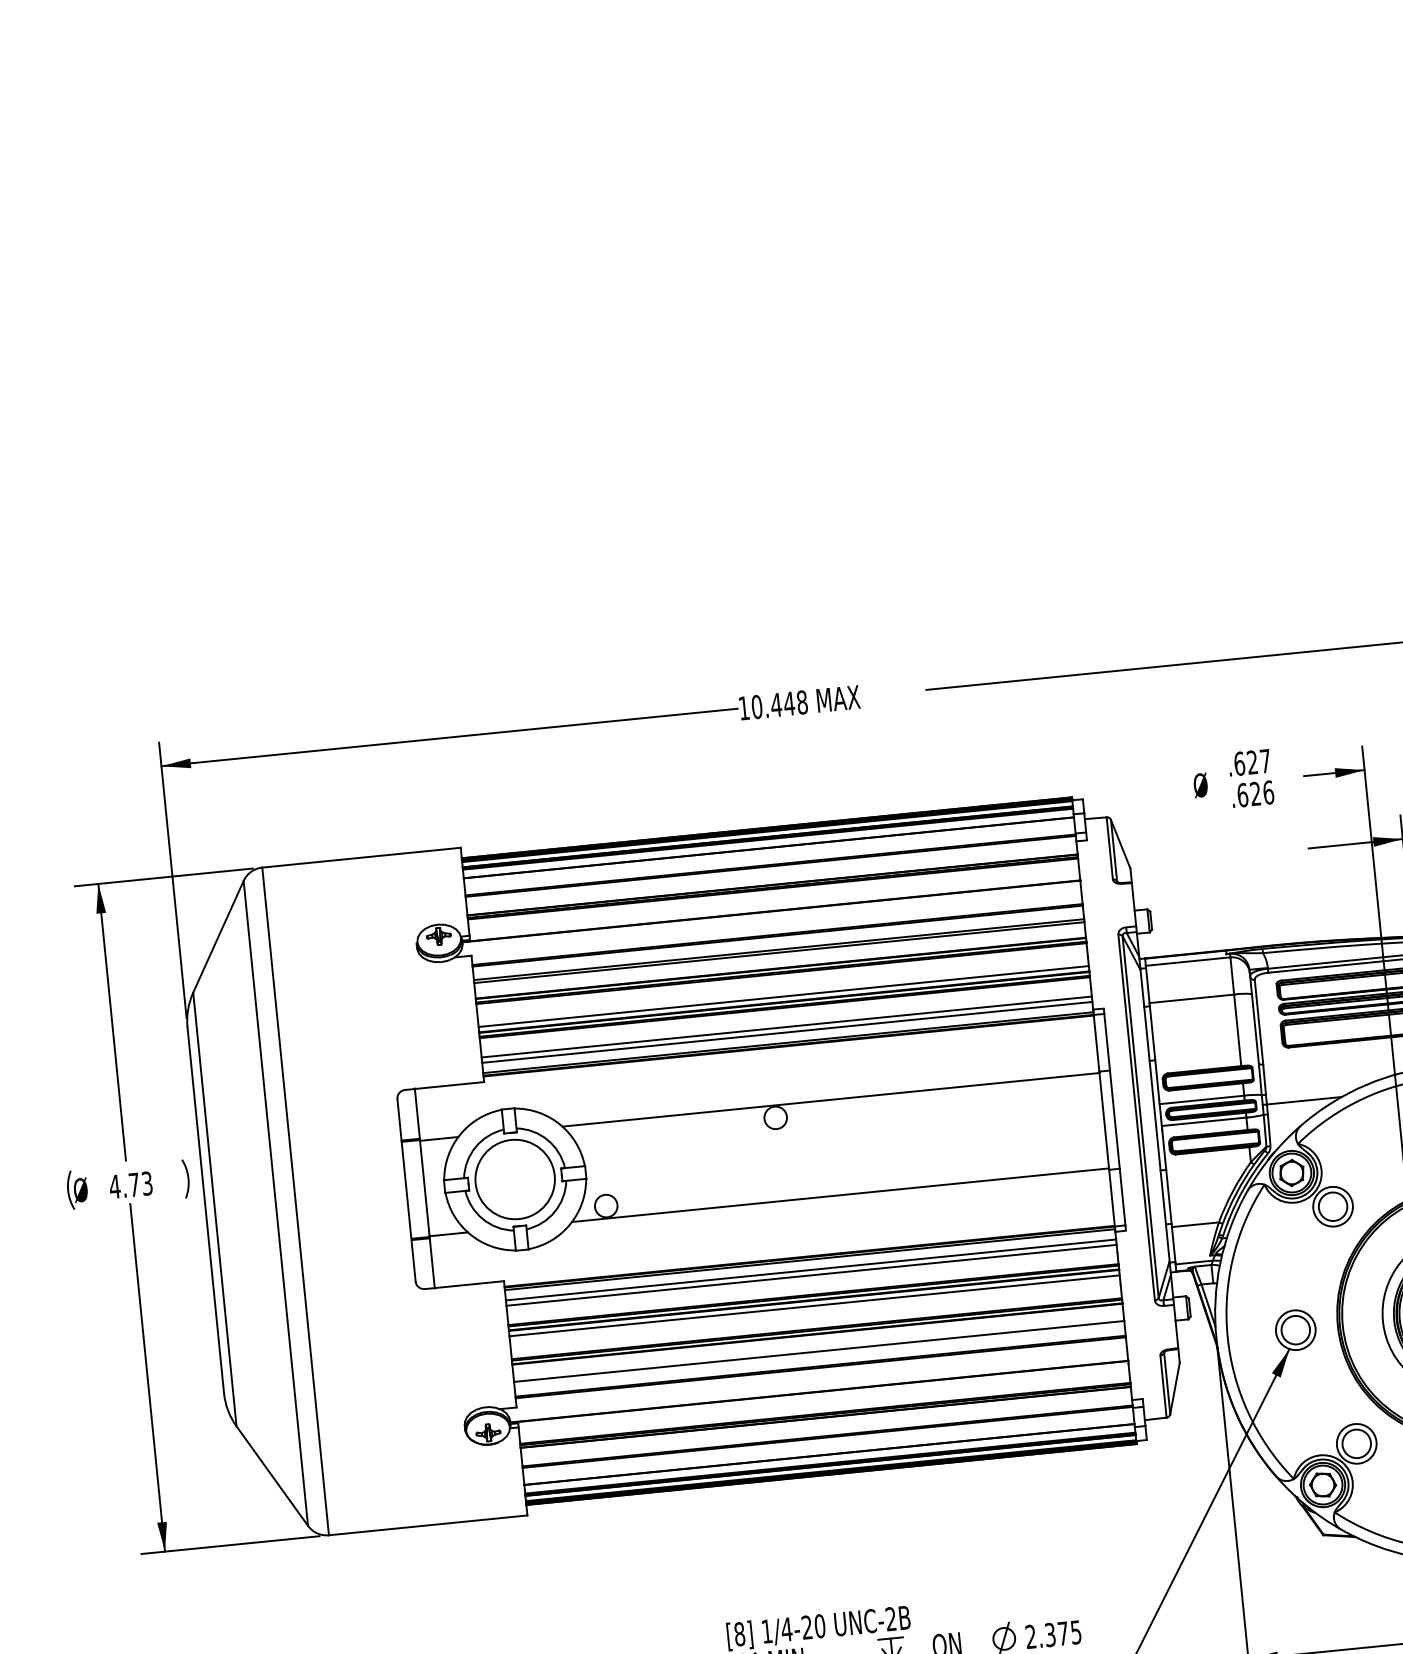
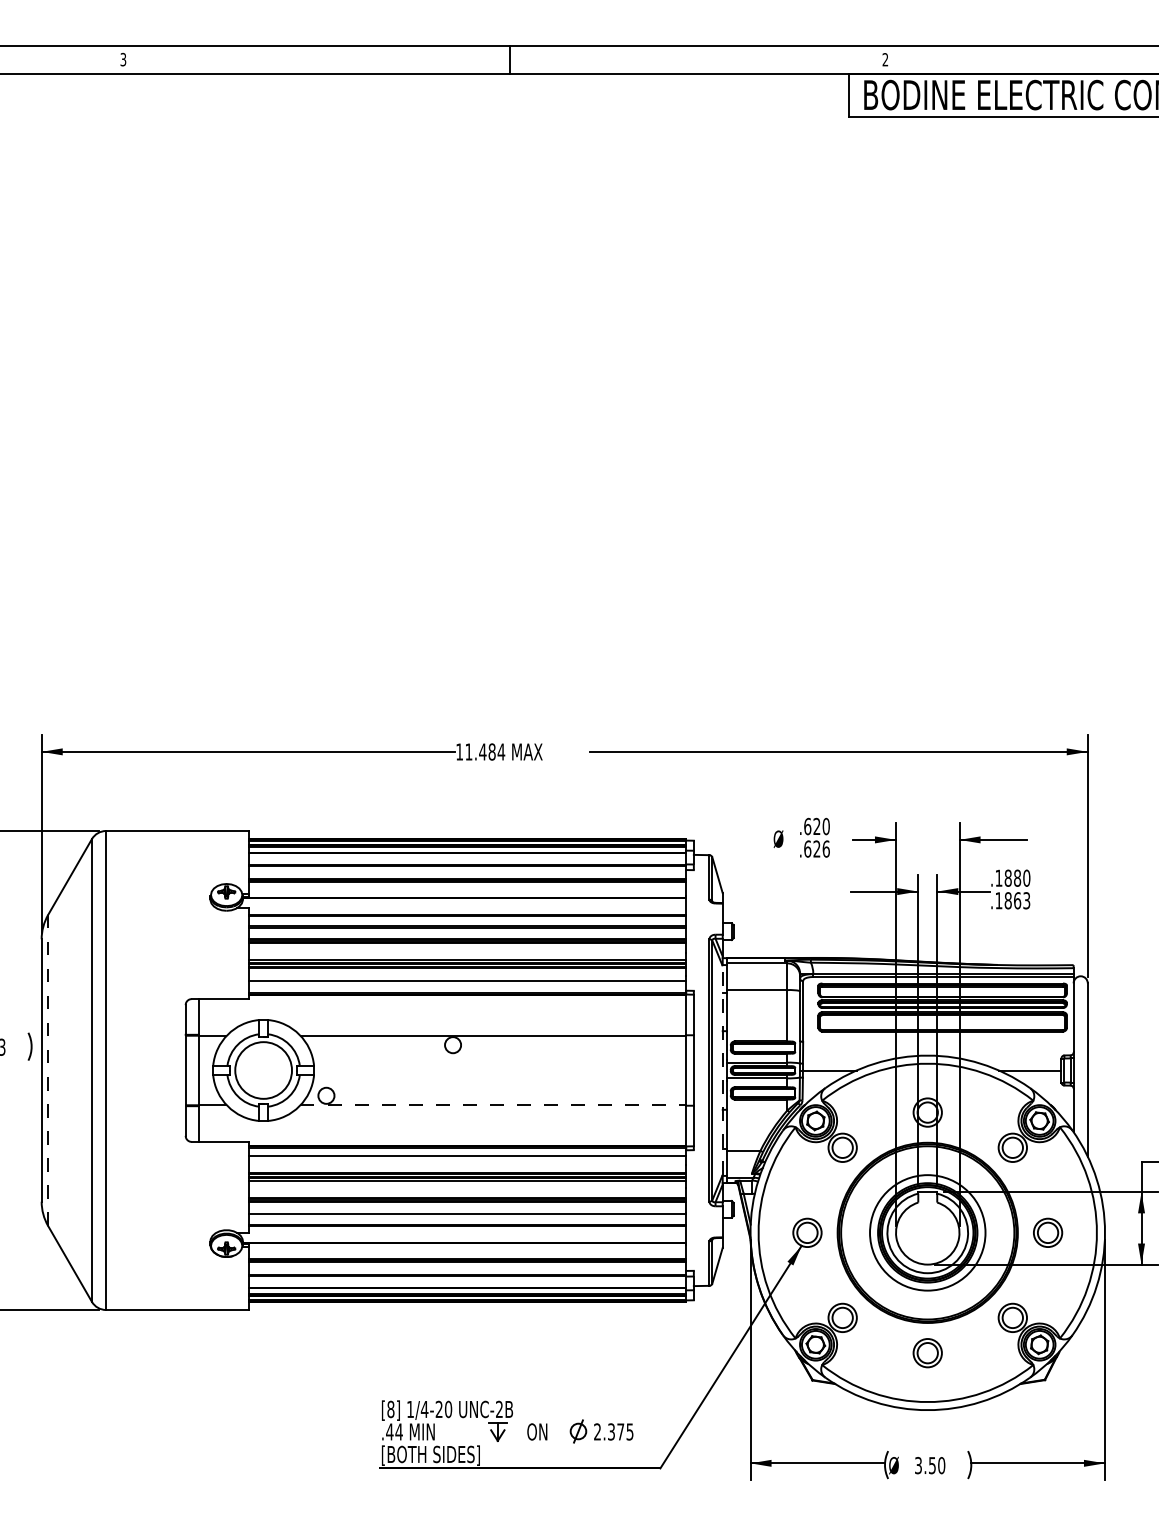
text: (780, 704) -> (485, 751), 10.448 -> 11.484
text: (1264, 761) -> (825, 826), .627 -> .620
line: (787, 1032) -> (467, 985), removed
line: (1154, 1115) -> (722, 1070), solid -> dashed
line: (840, 1194) -> (493, 1104), solid -> dashed
line: (215, 1209) -> (48, 1070), solid -> dashed
line: (811, 1275) -> (467, 1159), removed

